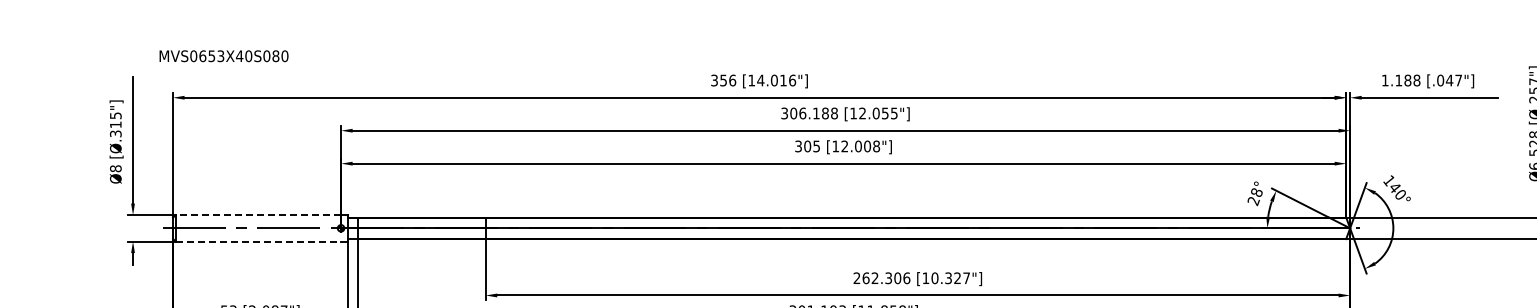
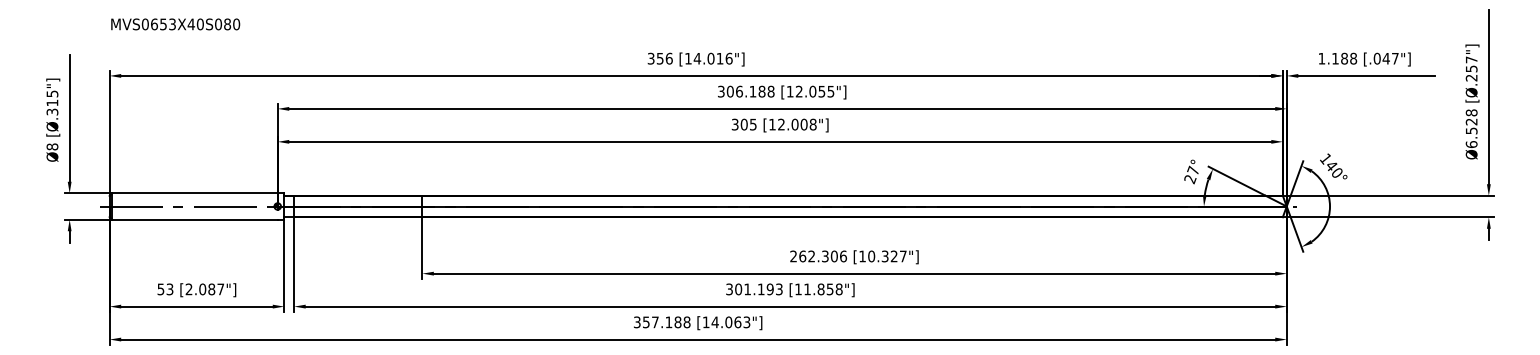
text: (223, 56) -> (175, 24), moved
text: (1256, 192) -> (1193, 170), 28° -> 27°
line: (258, 215) -> (195, 193), dashed -> solid
line: (258, 241) -> (195, 219), dashed -> solid

